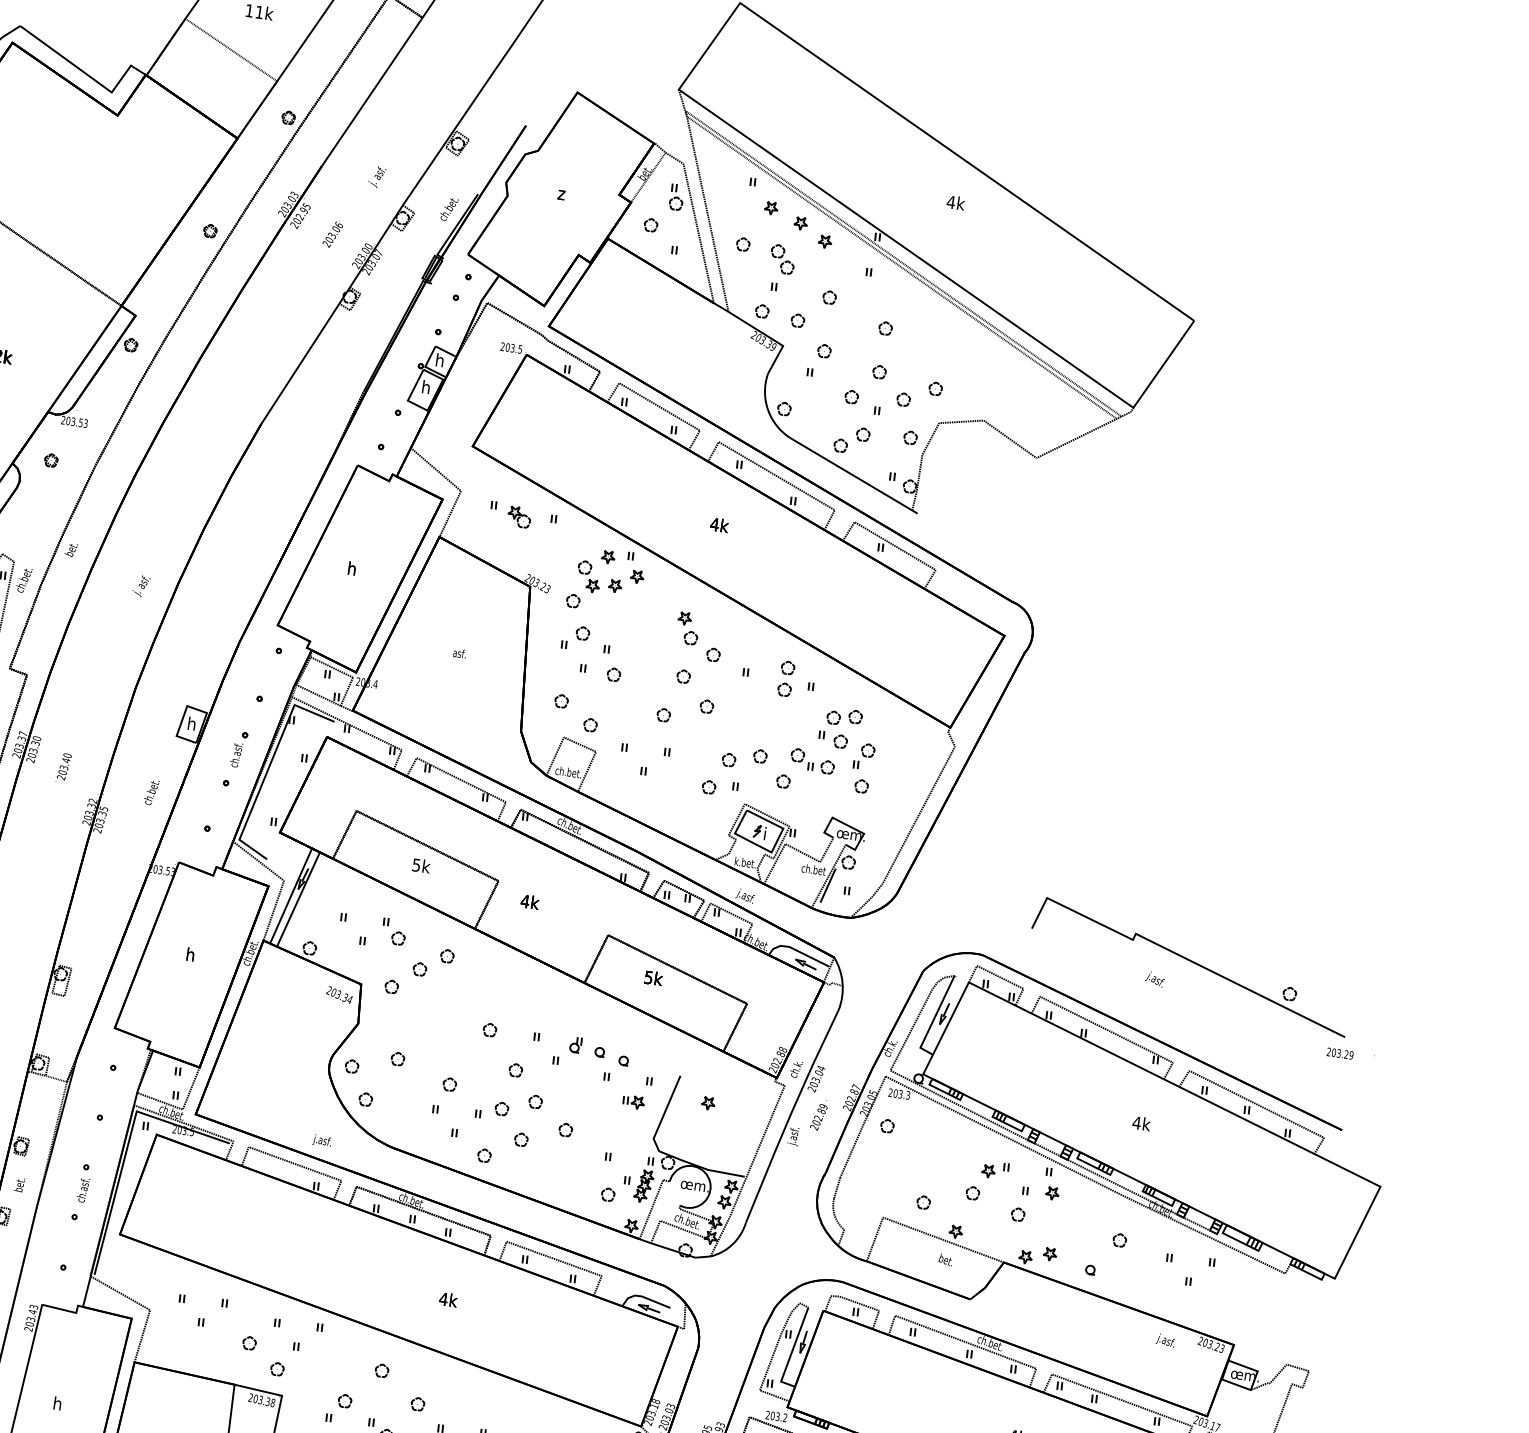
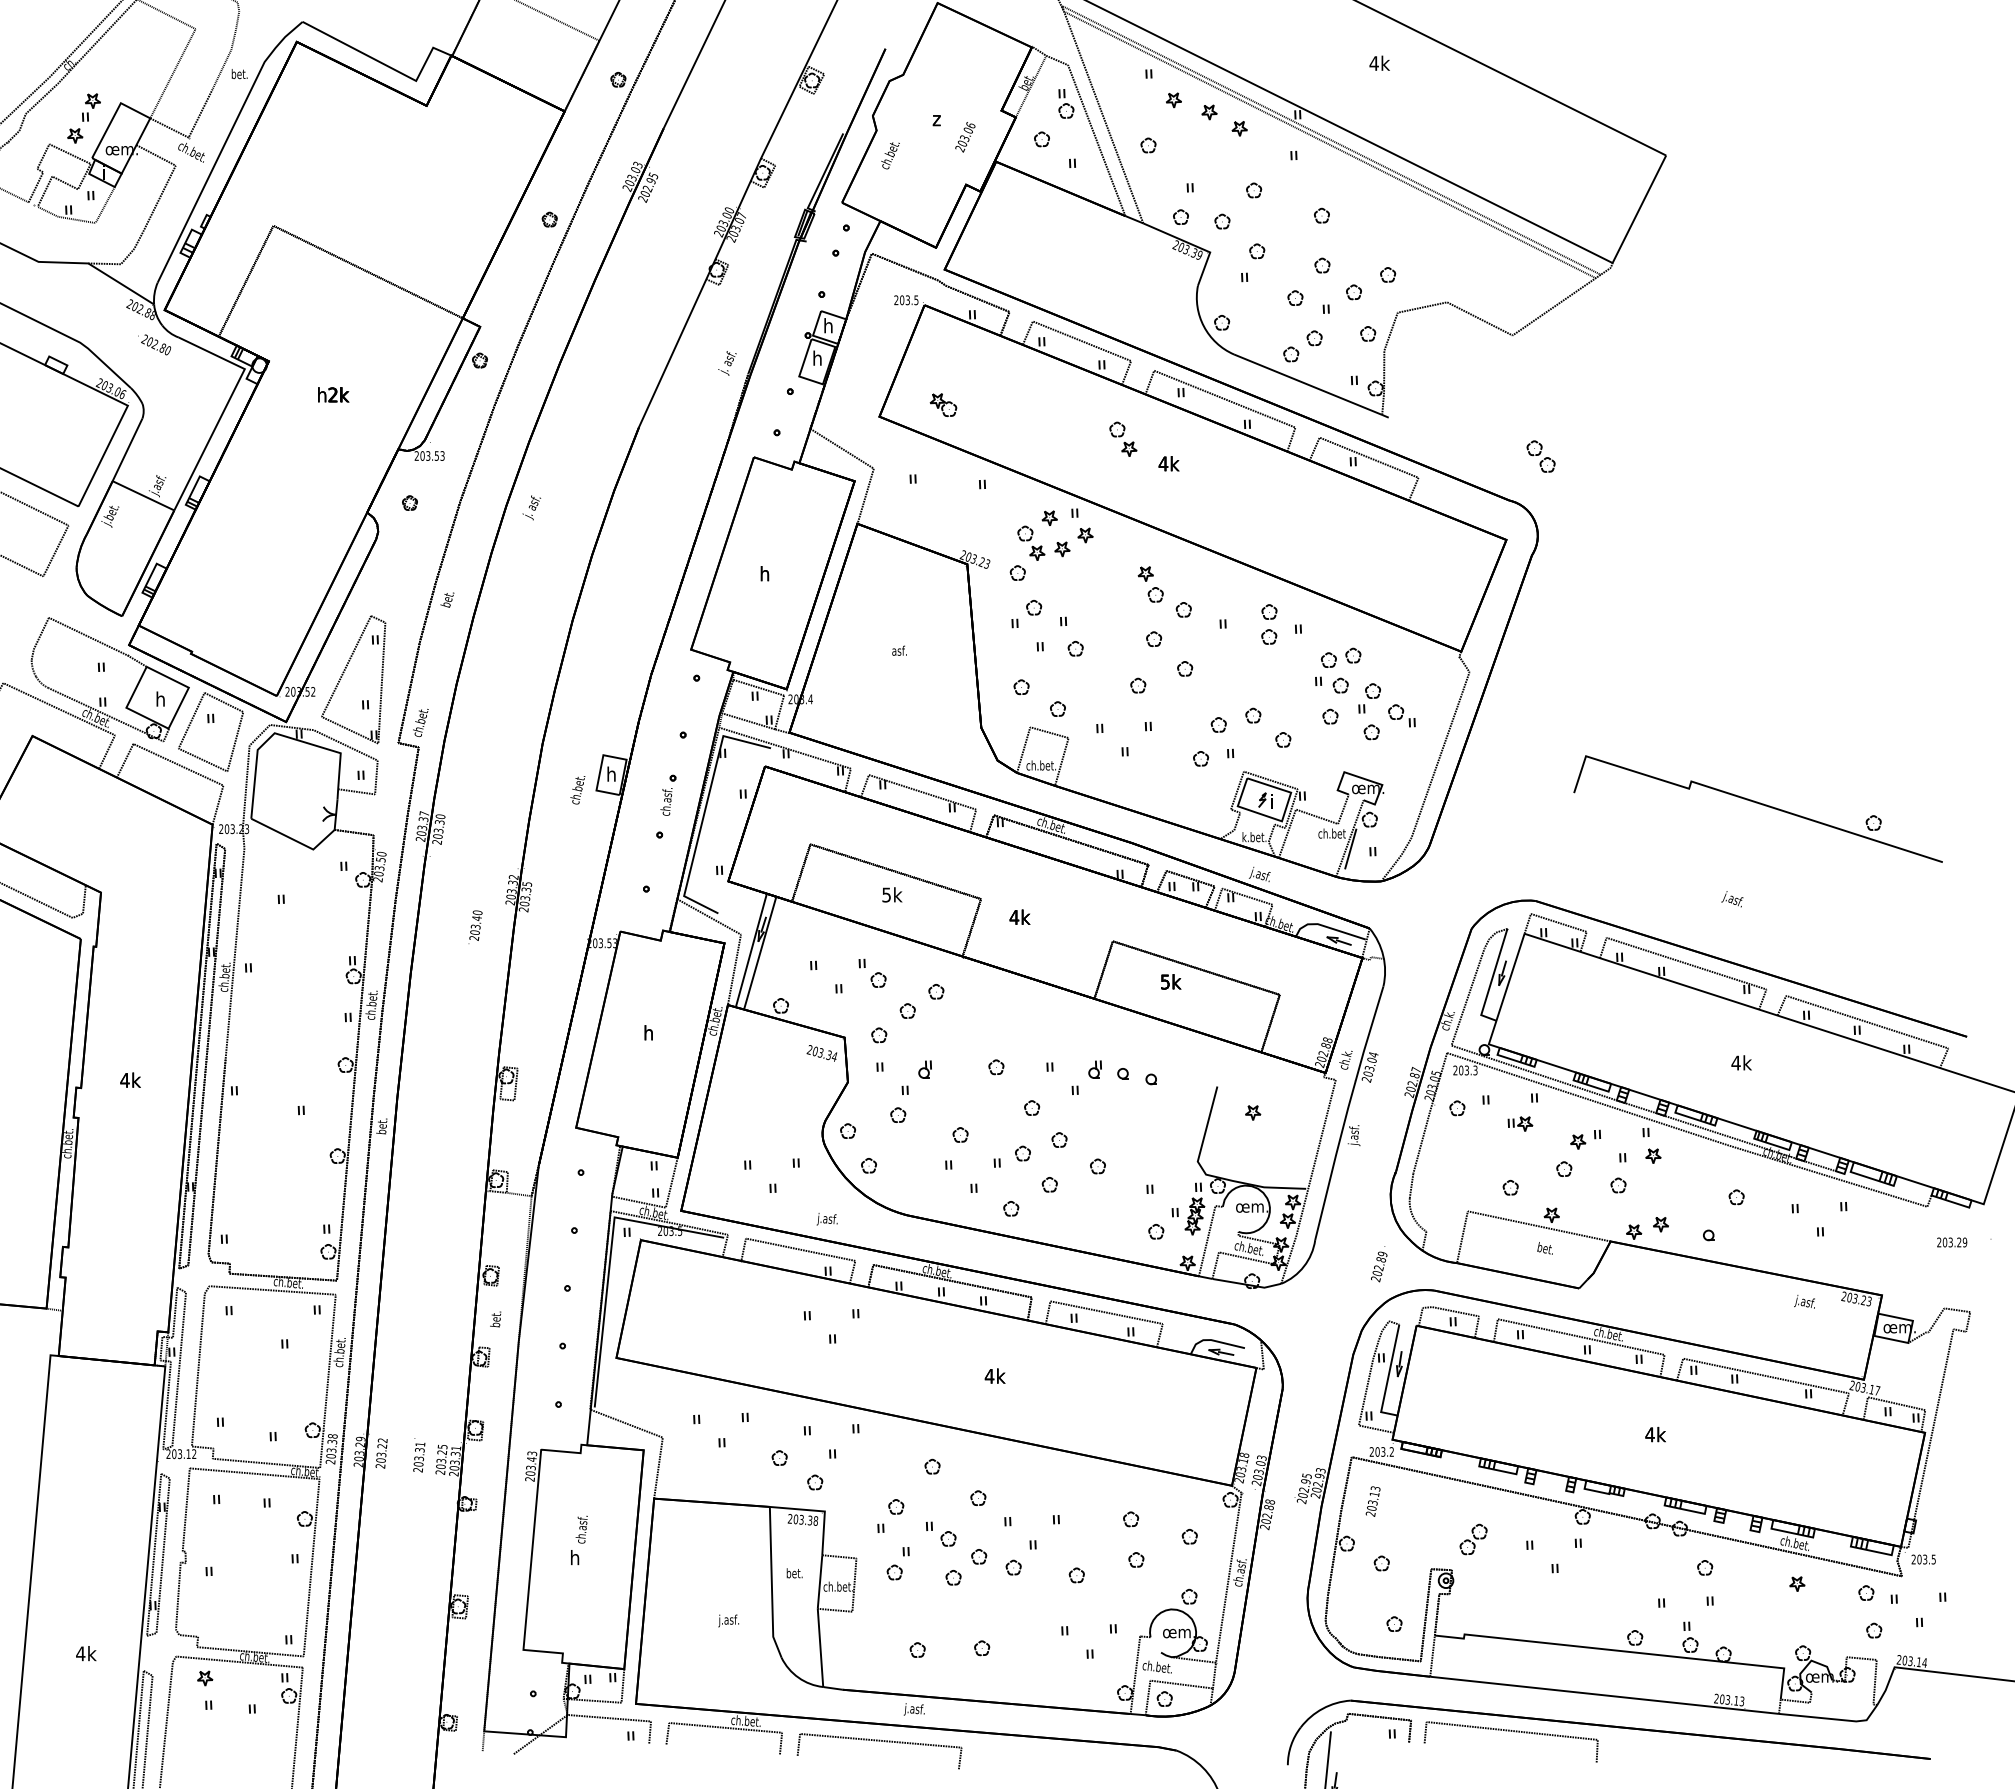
text: (377, 177) -> (727, 363), moved
text: (449, 209) -> (890, 155), moved
text: (332, 234) -> (965, 136), moved
part: (782, 259) -> (1540, 456), moved
part: (683, 497) -> (1123, 438), added
part: (519, 516) -> (943, 404), moved
text: (23, 580) -> (420, 722), moved
text: (141, 585) -> (531, 507), moved
part: (802, 758) -> (1401, 715), moved
text: (63, 767) -> (475, 926), moved
text: (151, 792) -> (577, 790), moved
part: (1190, 966) -> (1757, 808), moved
part: (409, 1034) -> (906, 1085), added
text: (1350, 1055) -> (1964, 1242), moved
part: (625, 1090) -> (1509, 1112), moved
part: (277, 1102) -> (770, 1183), added
text: (819, 1115) -> (1379, 1264), moved
text: (82, 1190) -> (581, 1529), moved
part: (310, 1241) -> (830, 1334), added

